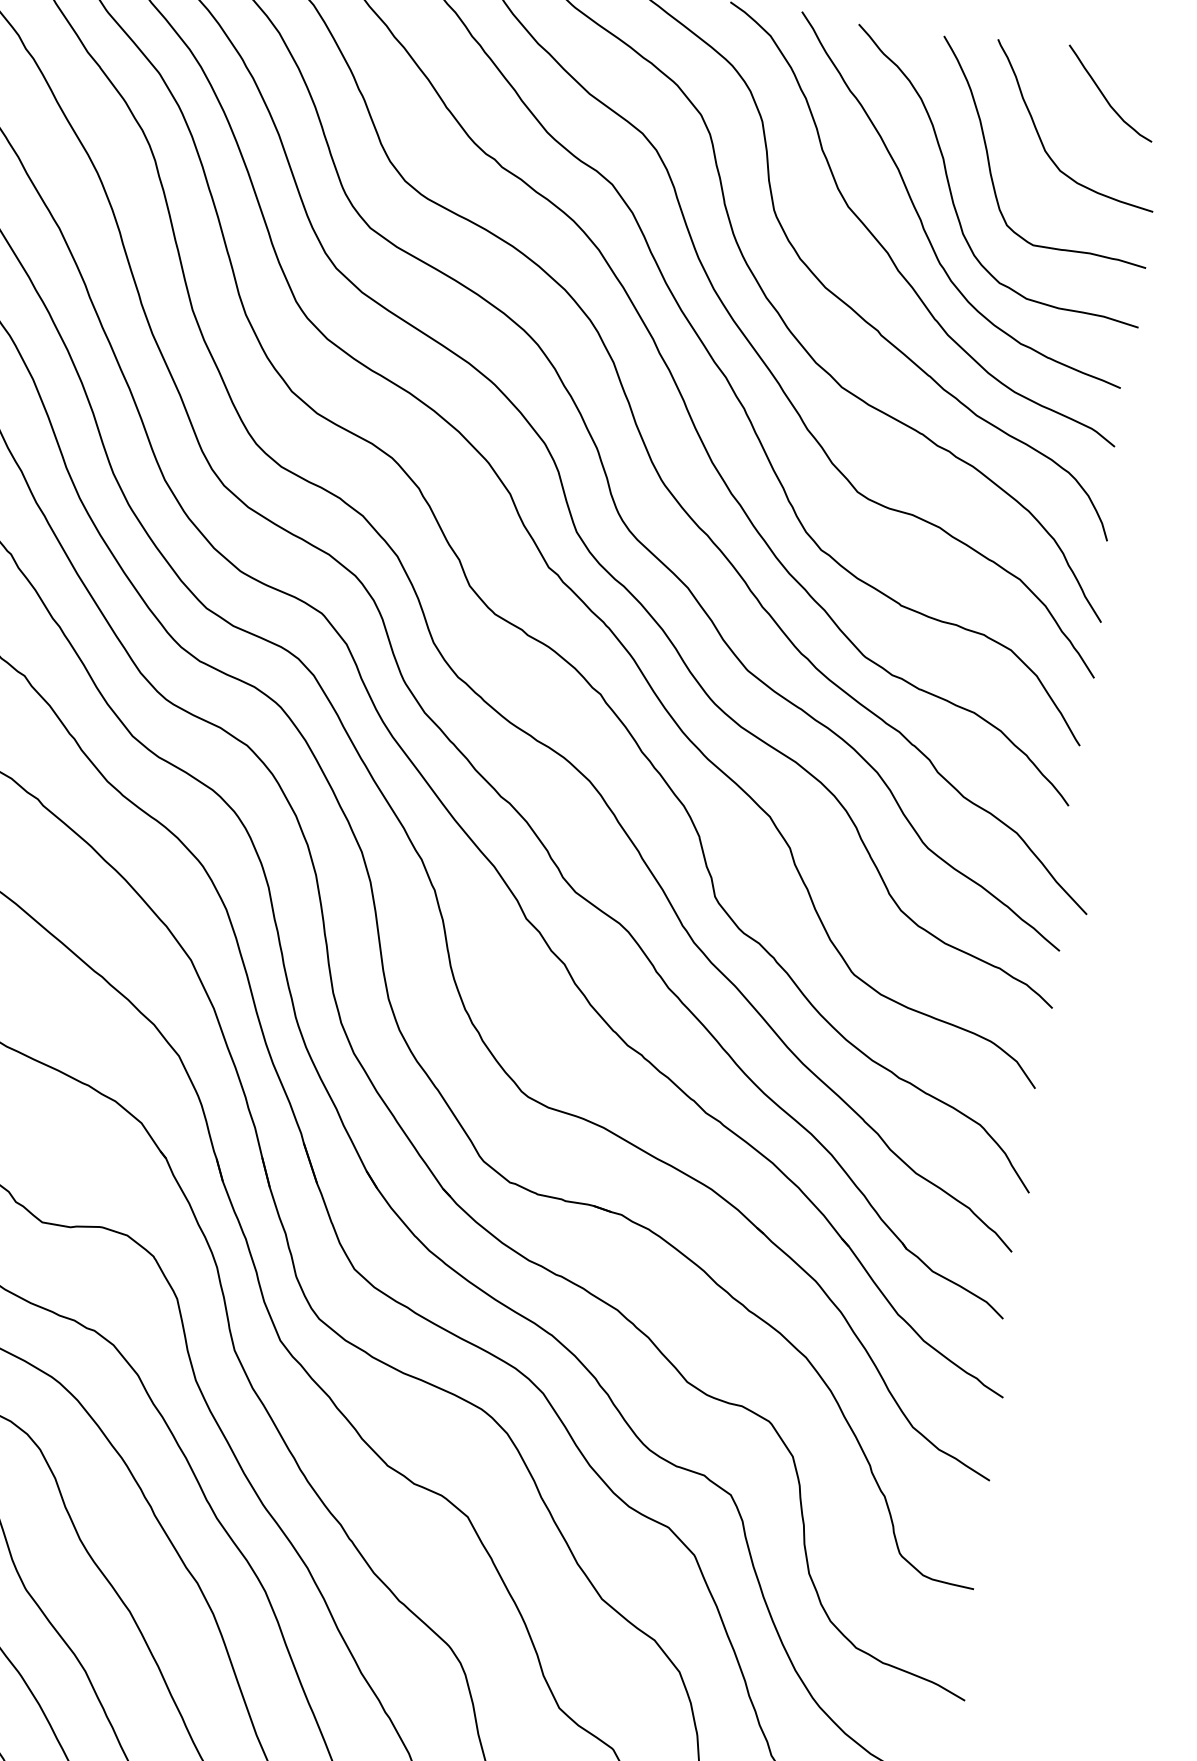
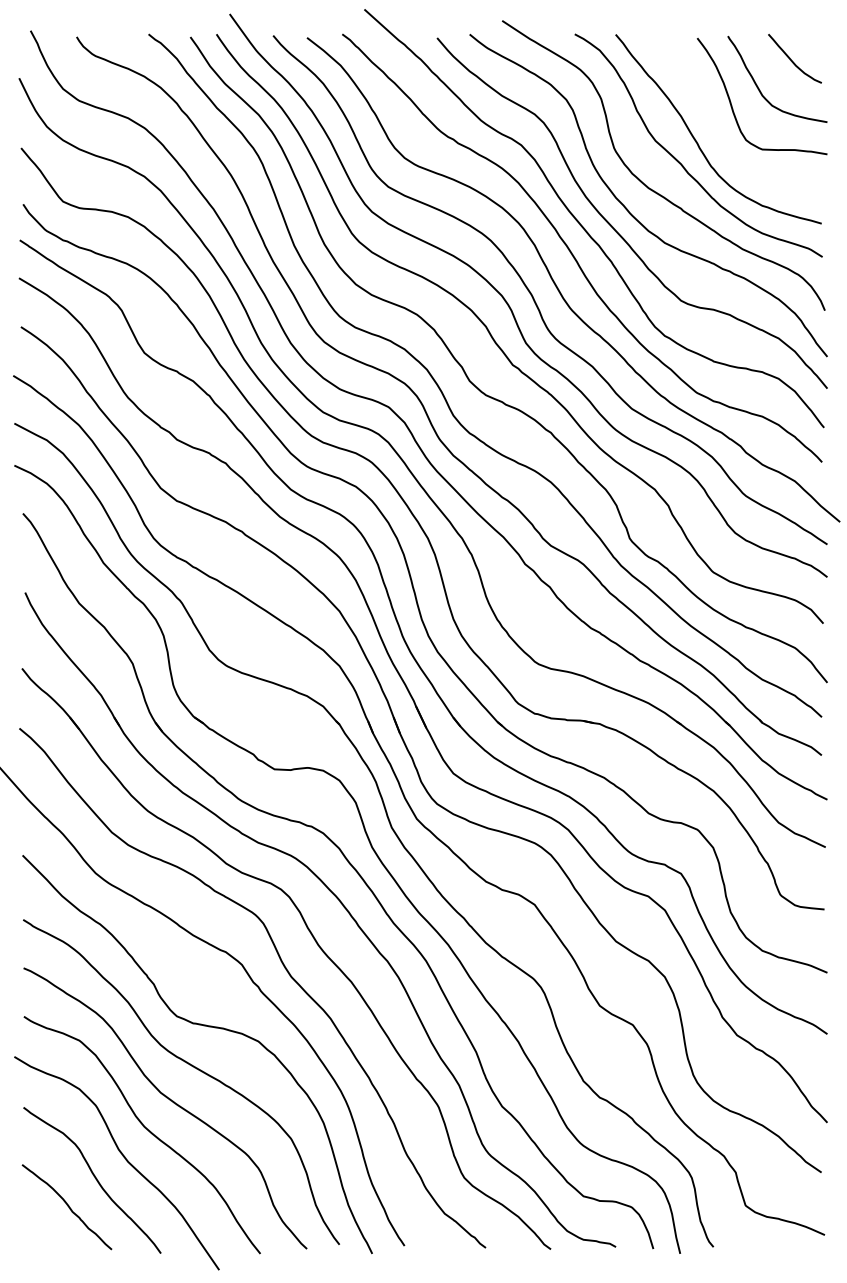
curve: (953, 192) -> (713, 125), removed

